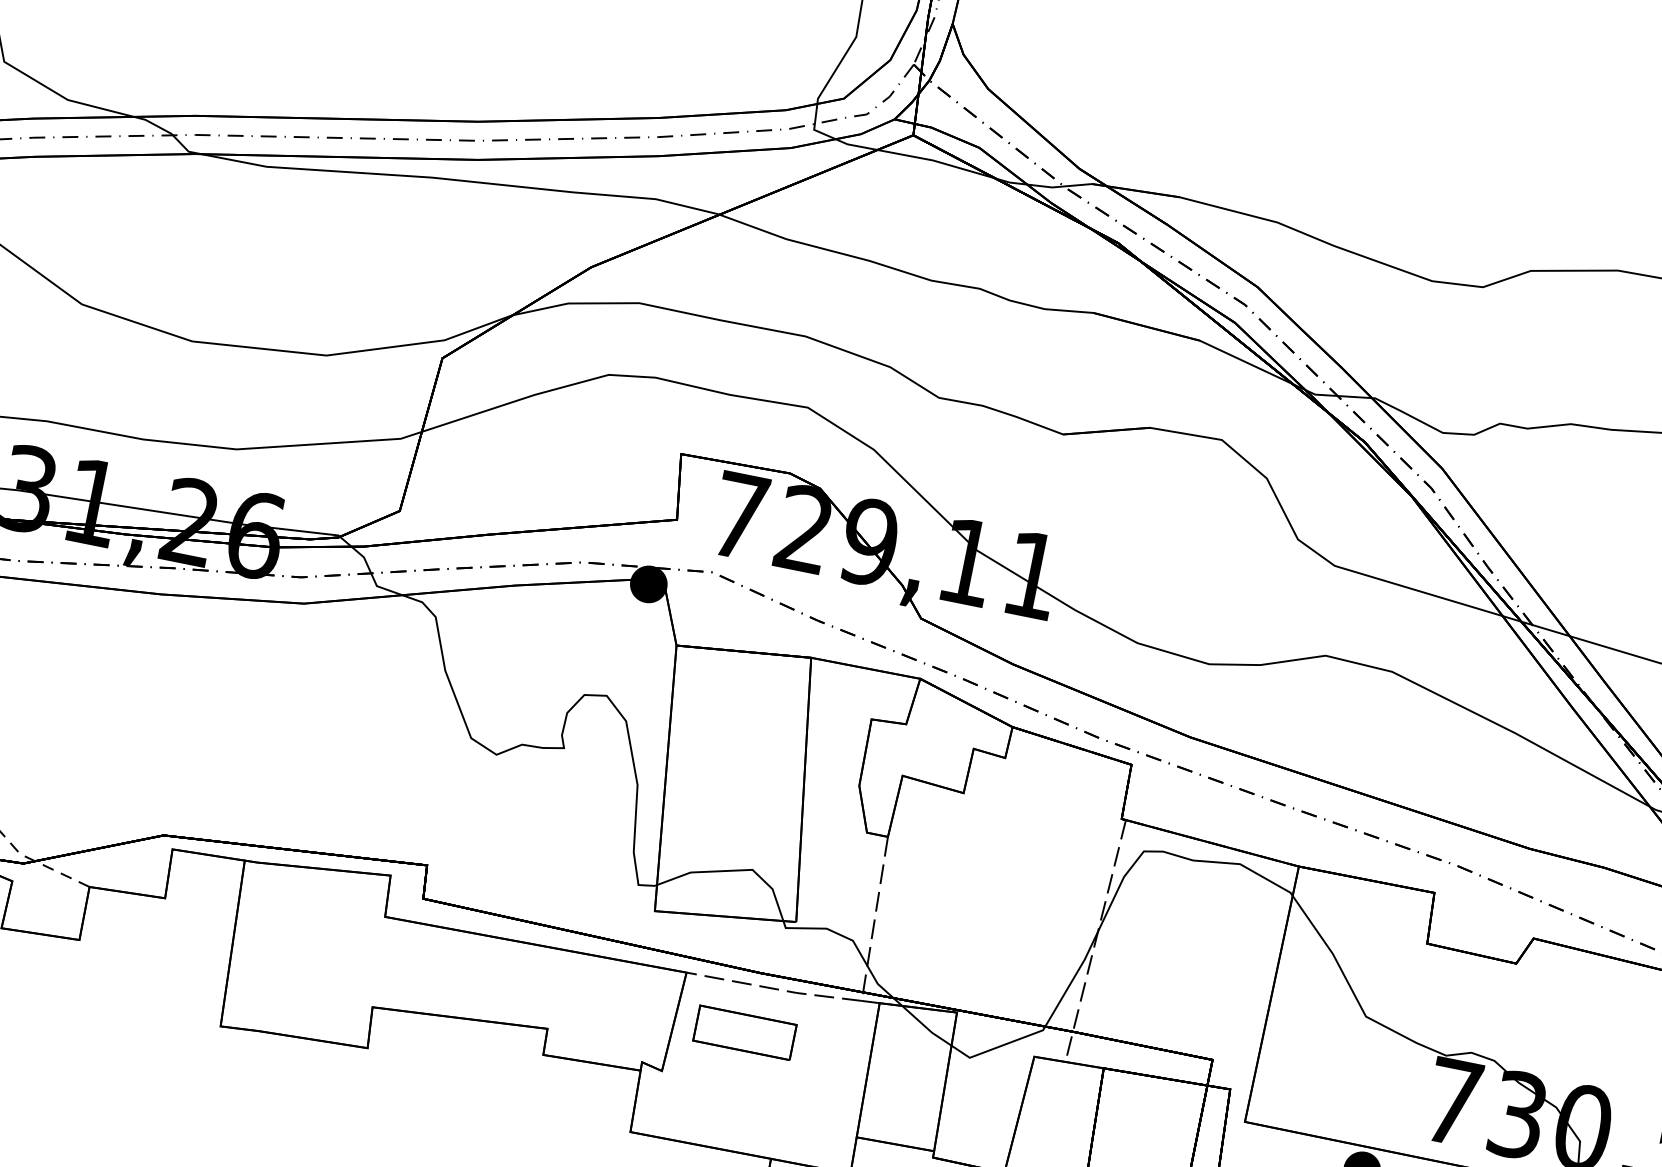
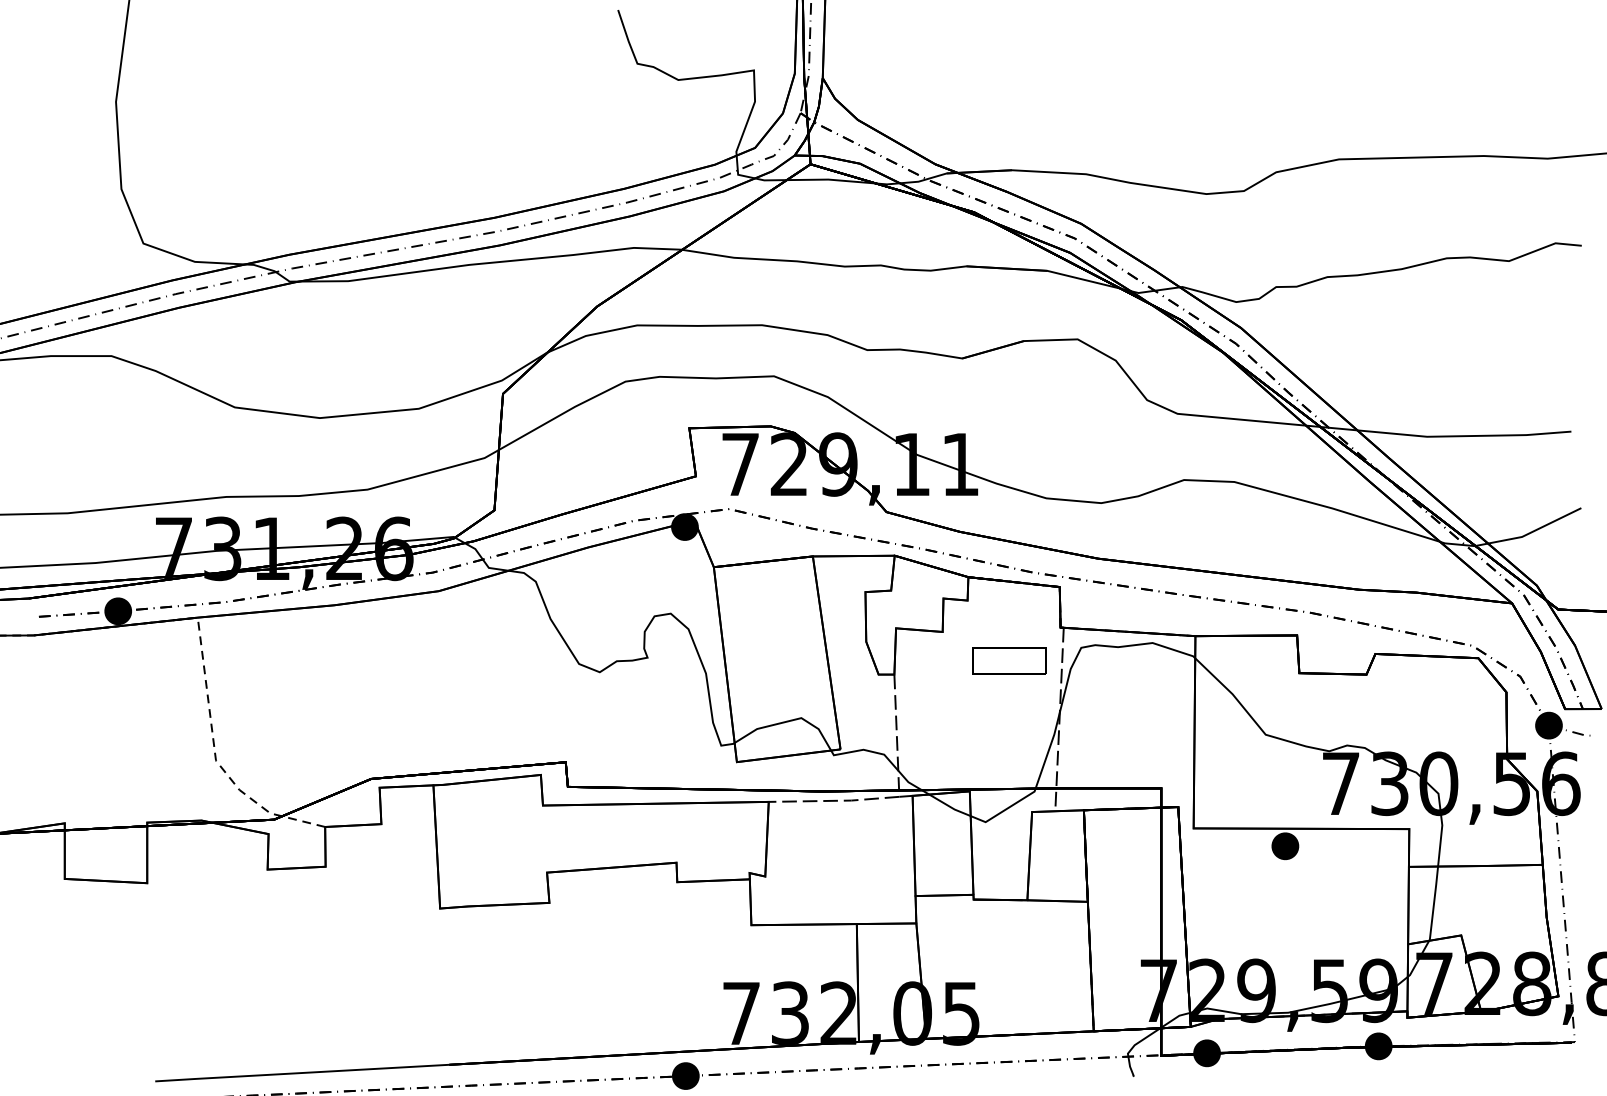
part: (744, 1032) -> (1009, 660), moved

